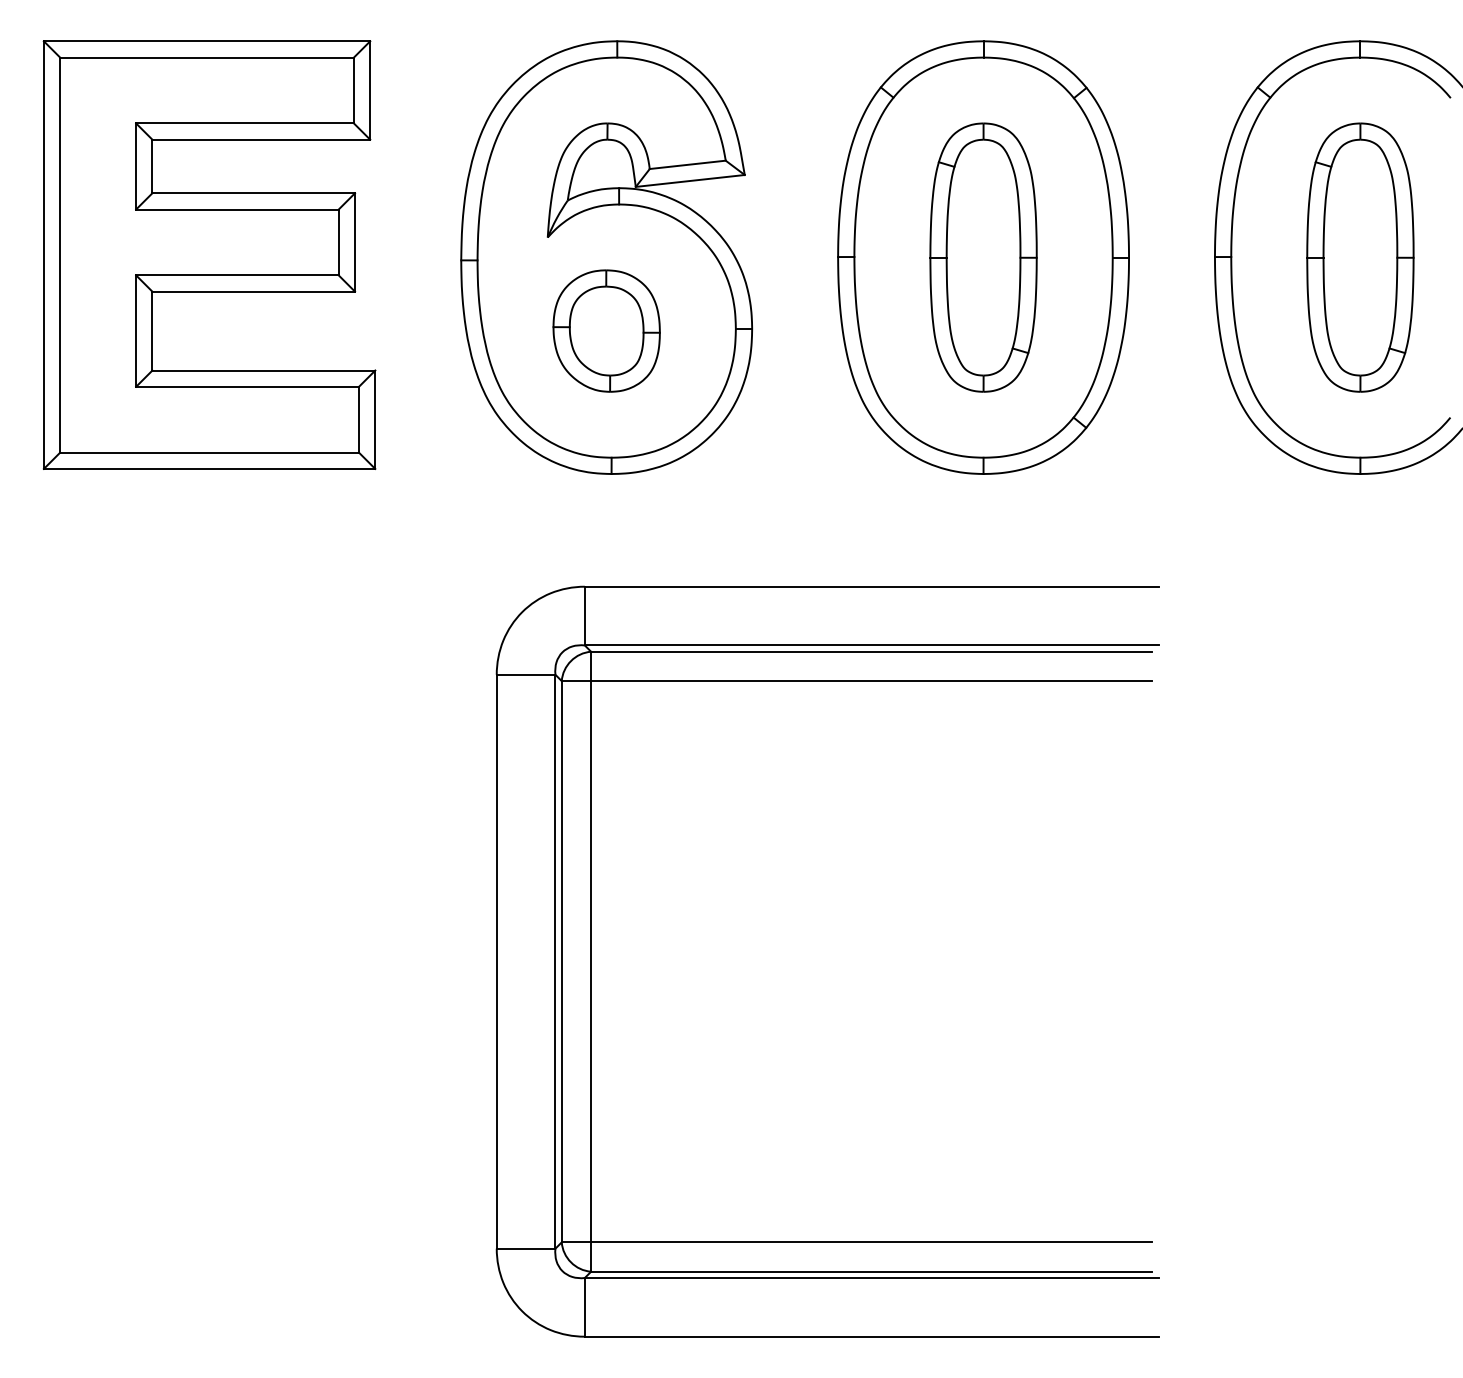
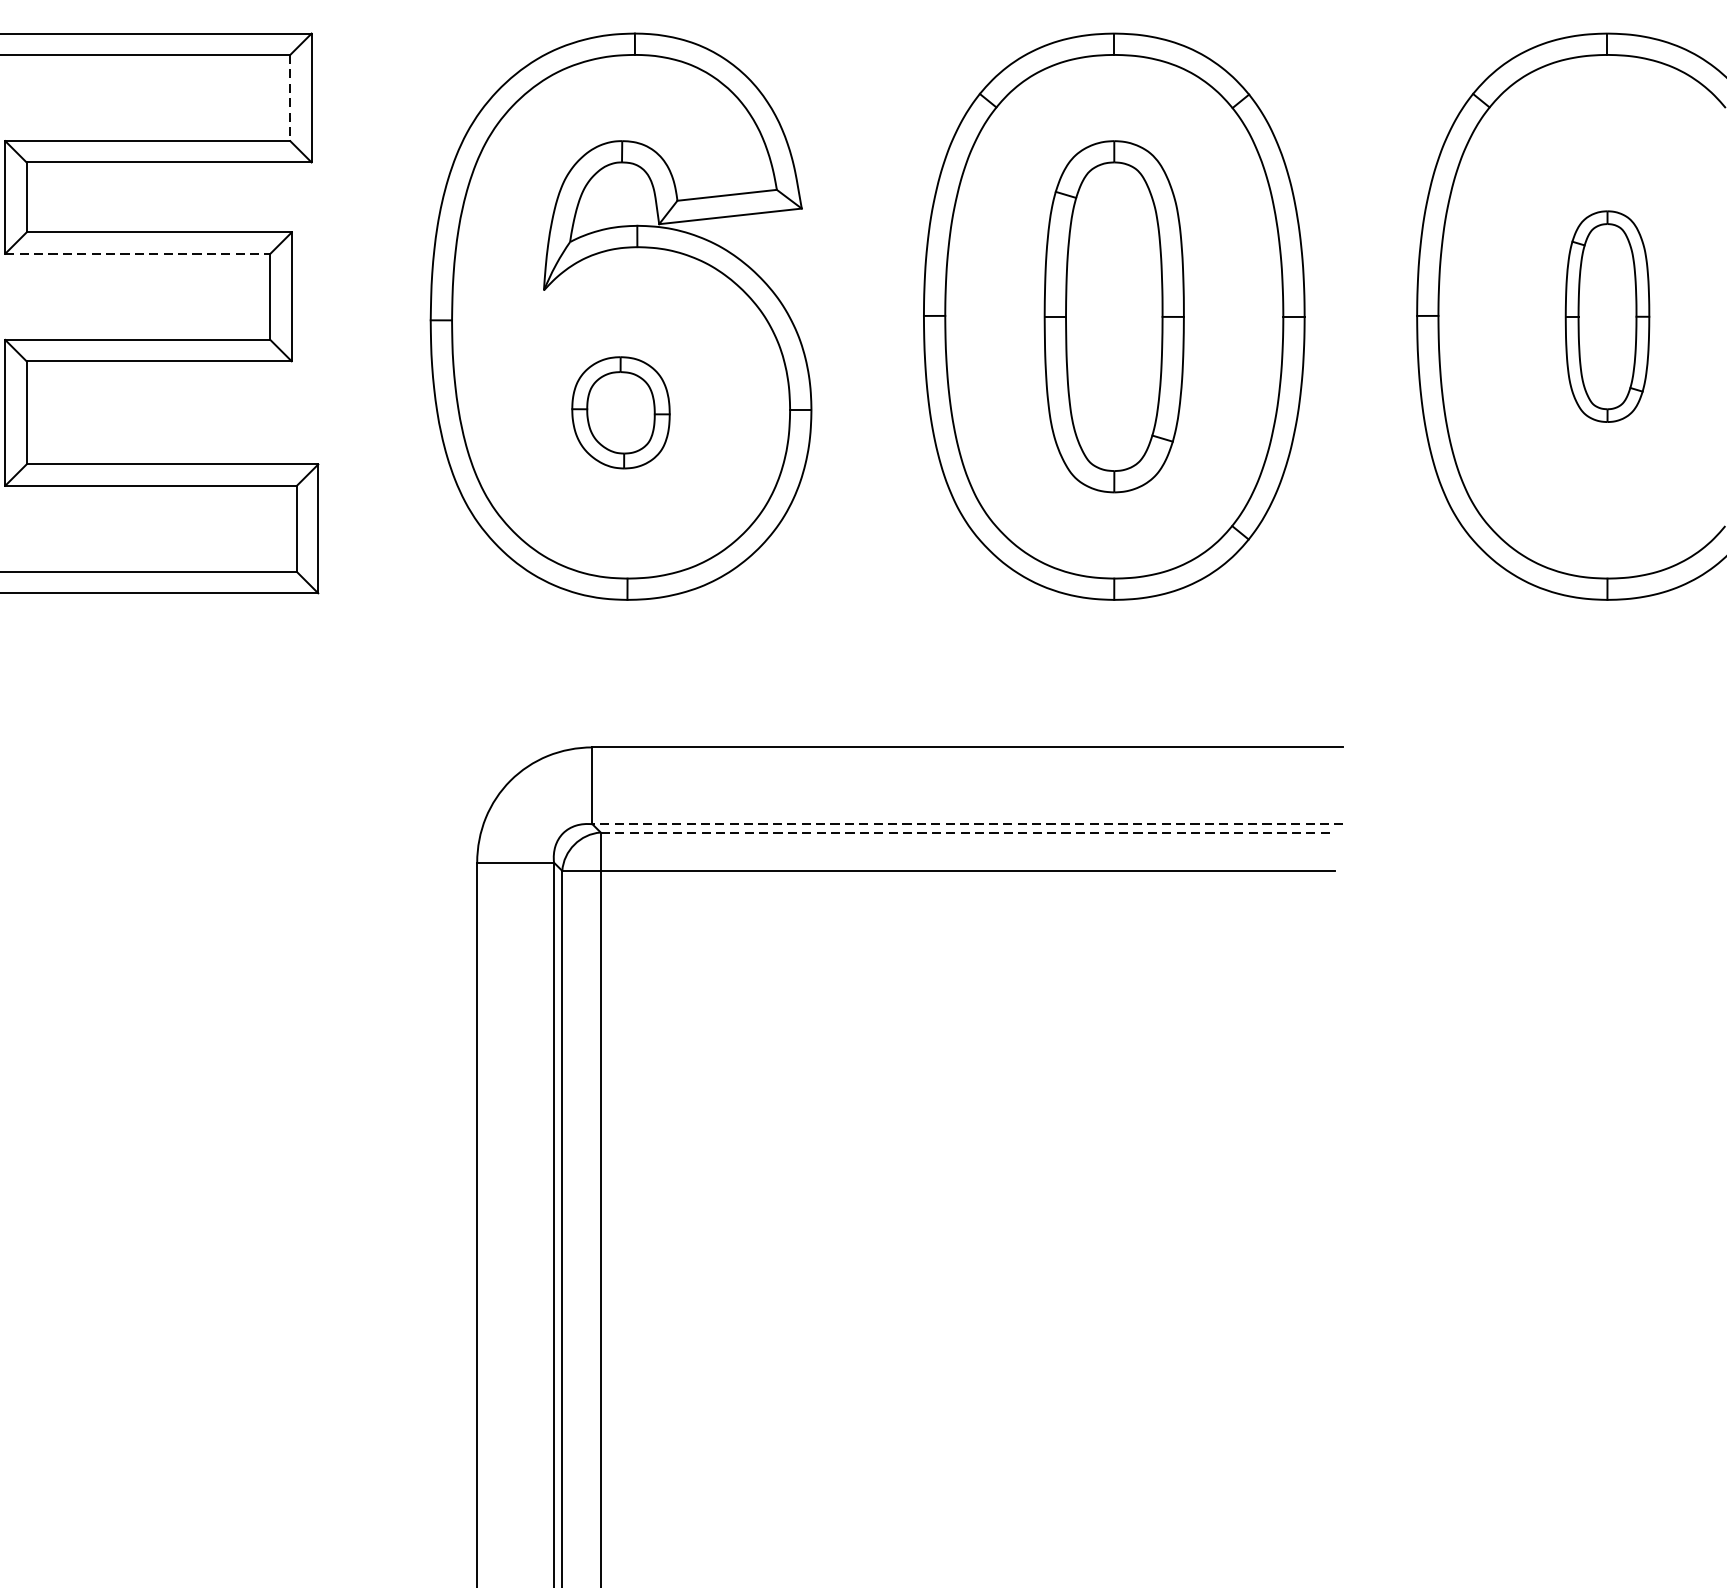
line: (353, 90) -> (289, 98), solid -> dashed
line: (237, 209) -> (137, 253), solid -> dashed
part: (1360, 257) -> (1607, 316), size x0.6
part: (606, 330) -> (620, 412), size x0.7
line: (871, 645) -> (967, 824), solid -> dashed
line: (871, 651) -> (967, 832), solid -> dashed

